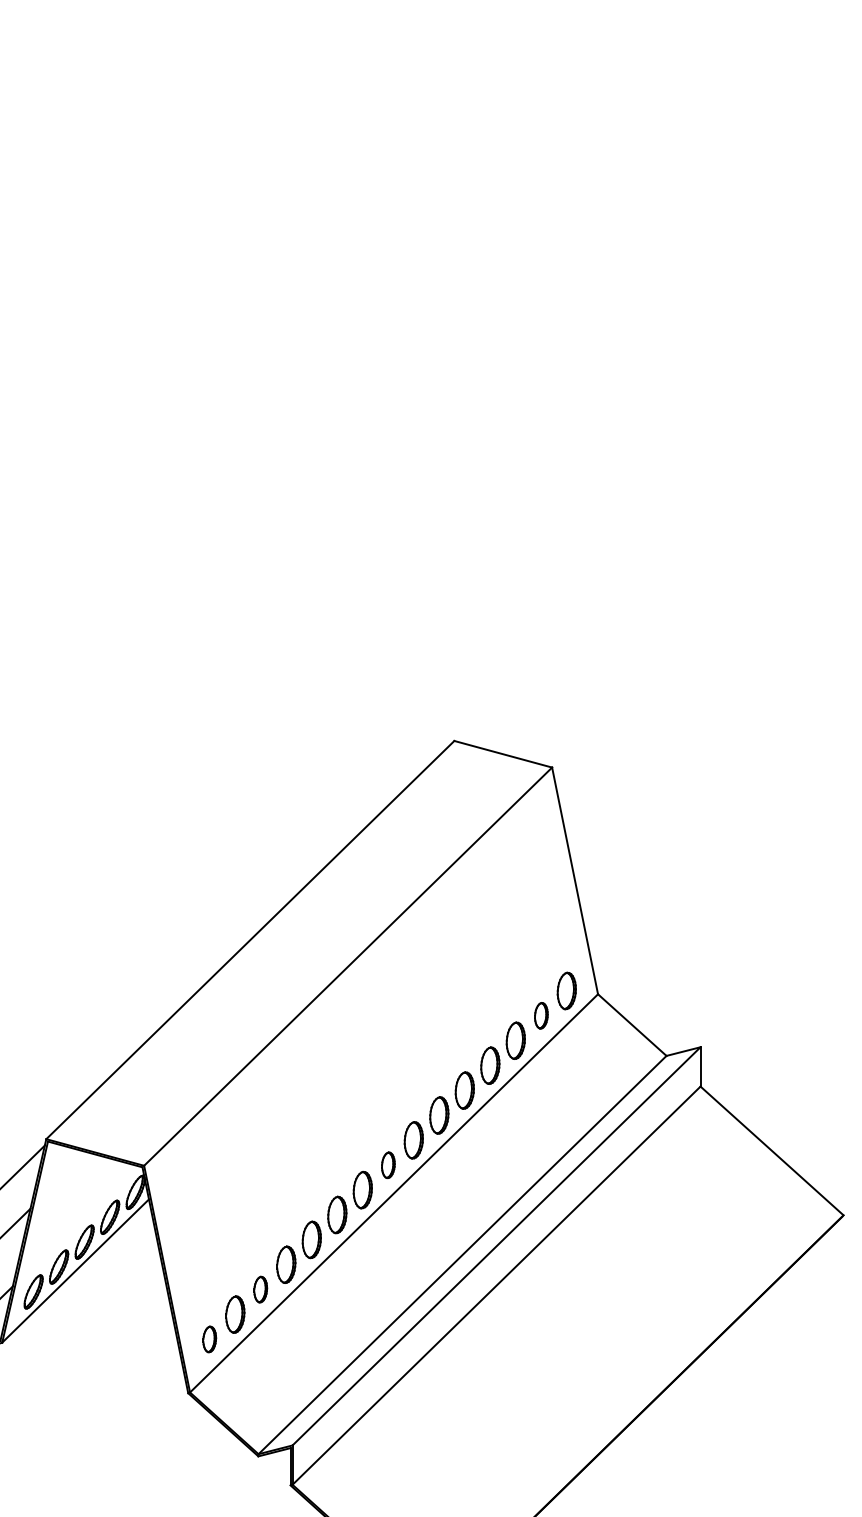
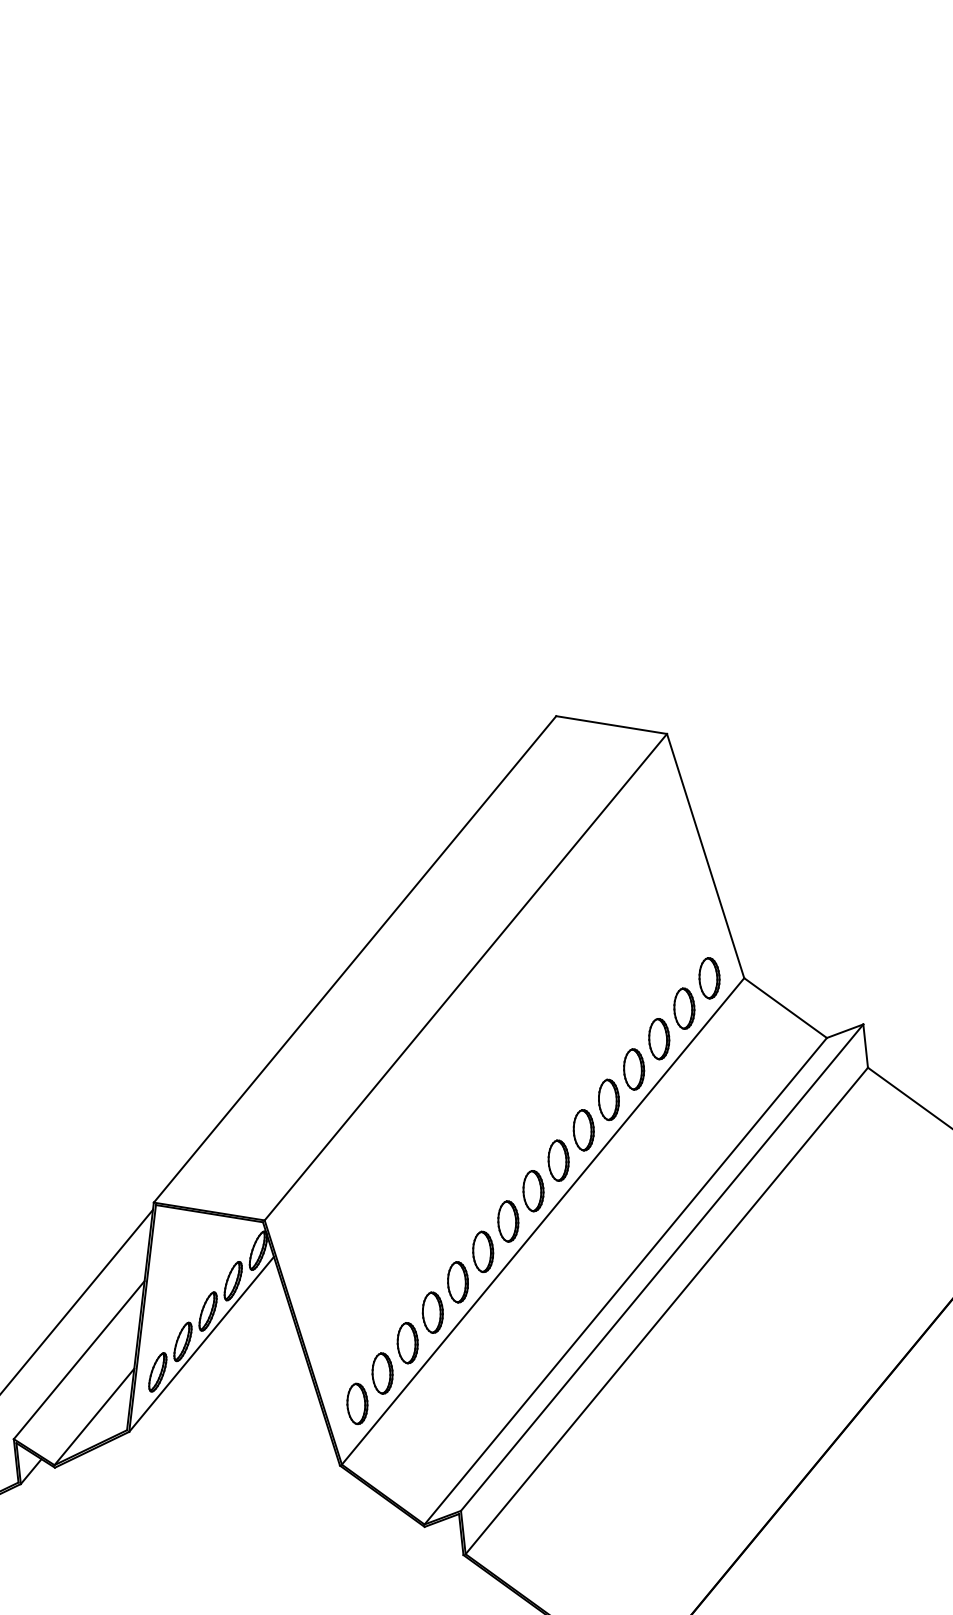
part: (541, 1015) -> (684, 1008), size x1.43
part: (388, 1165) -> (533, 1191), size x1.43
part: (260, 1289) -> (407, 1342), size x1.43
part: (209, 1339) -> (357, 1403), size x1.43

